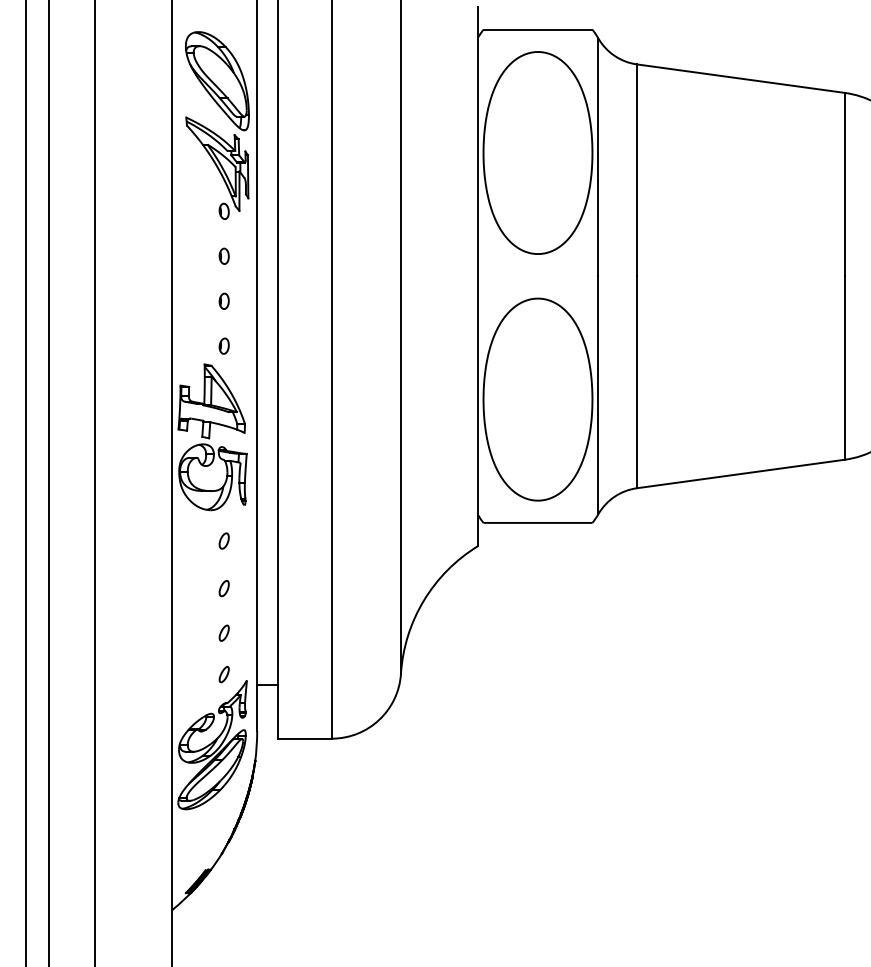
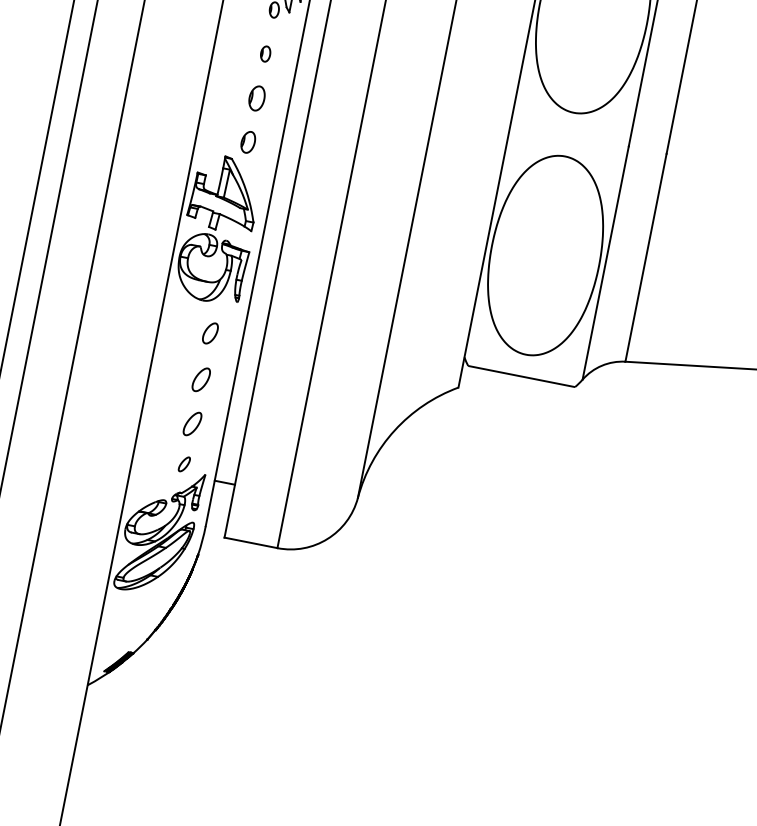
part: (223, 300) -> (256, 97), size x1.6
part: (223, 345) -> (247, 141), size x1.4
part: (223, 540) -> (209, 332), size x1.4
part: (223, 588) -> (200, 379), size x1.6
part: (223, 632) -> (191, 422), size x1.6

